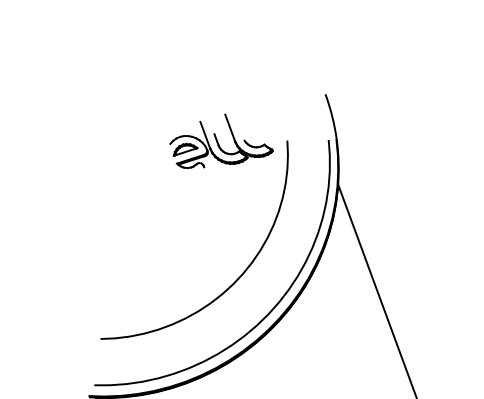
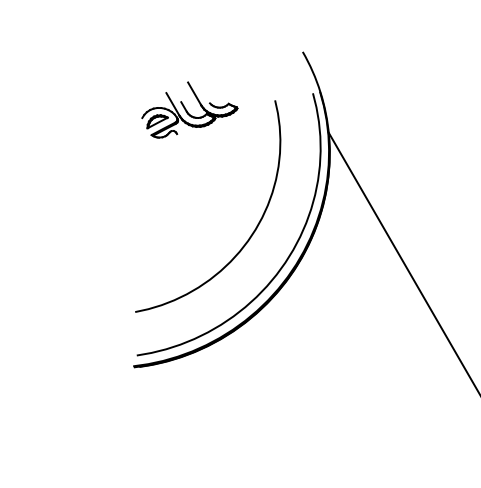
part: (221, 143) -> (189, 109), moved

